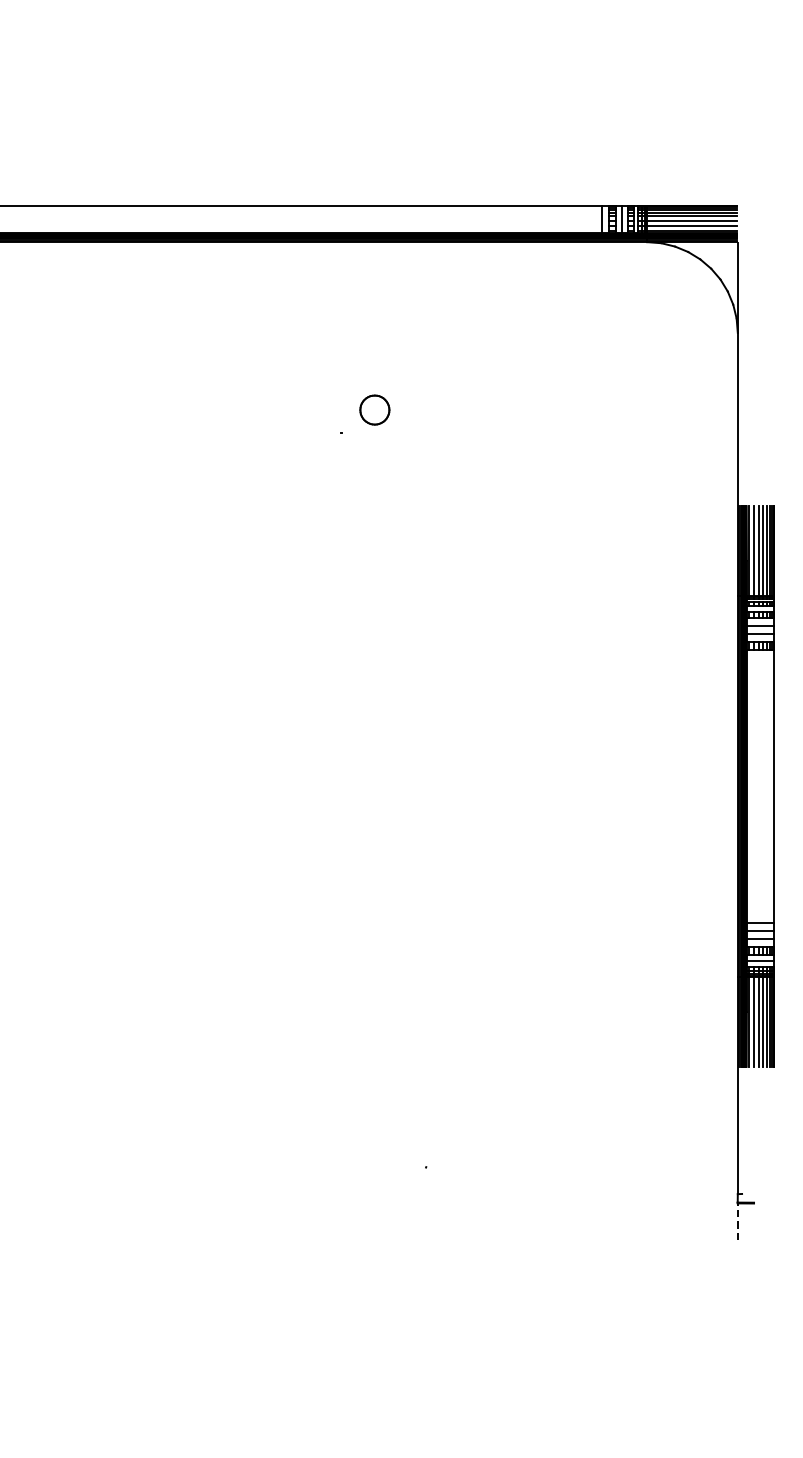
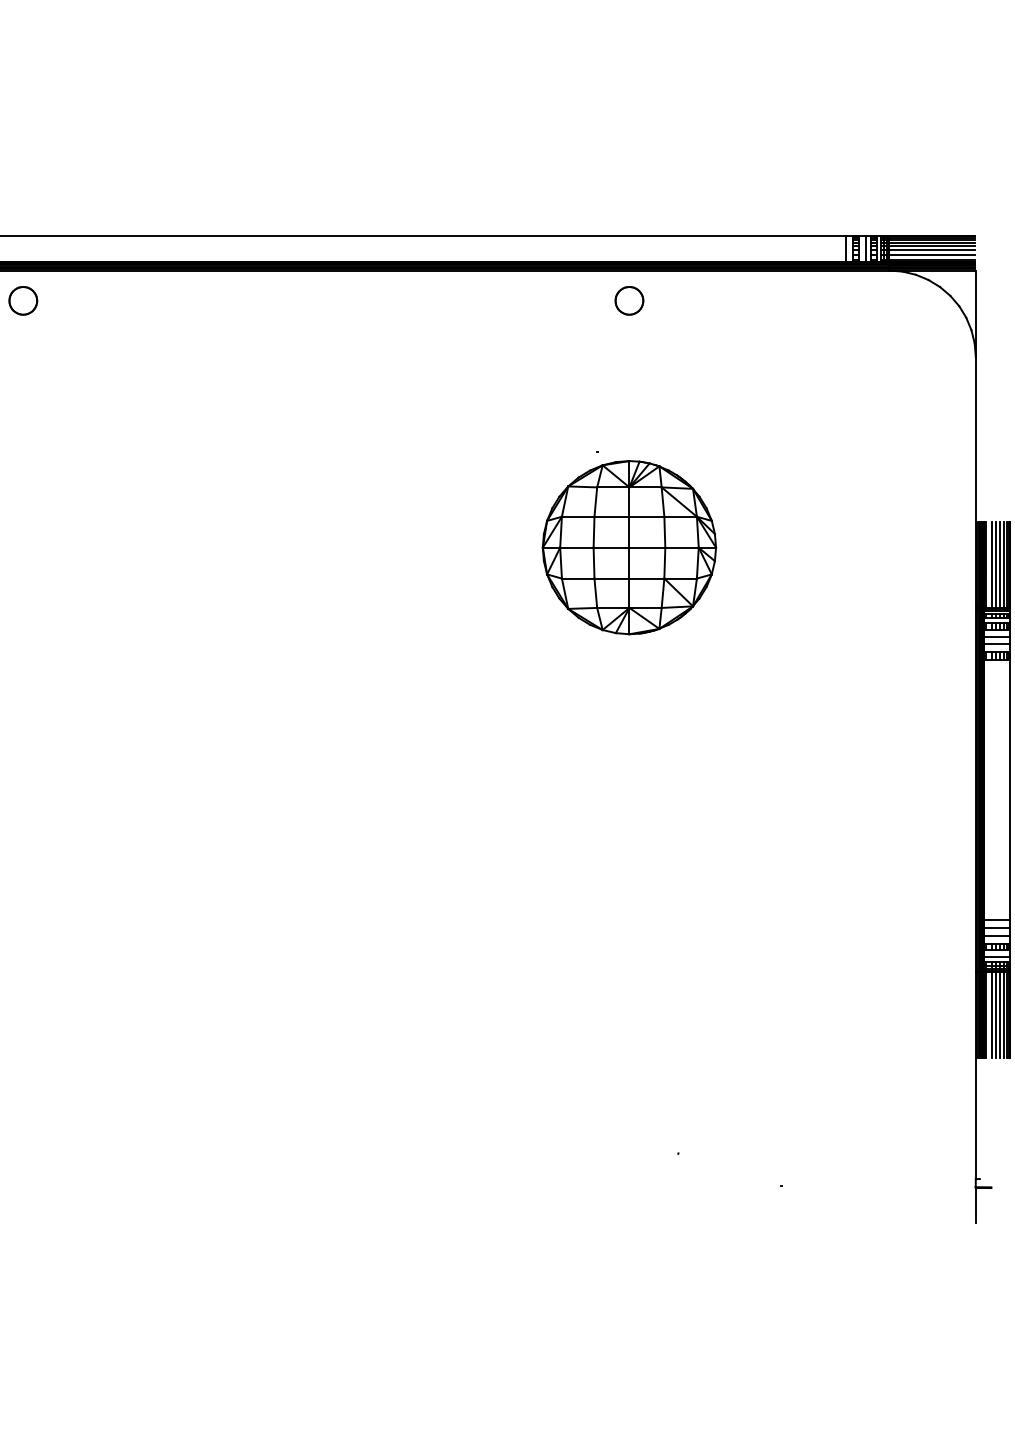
part: (374, 409) -> (629, 300), moved
part: (374, 532) -> (629, 547), added
line: (737, 1221) -> (975, 1205), dashed -> solid

